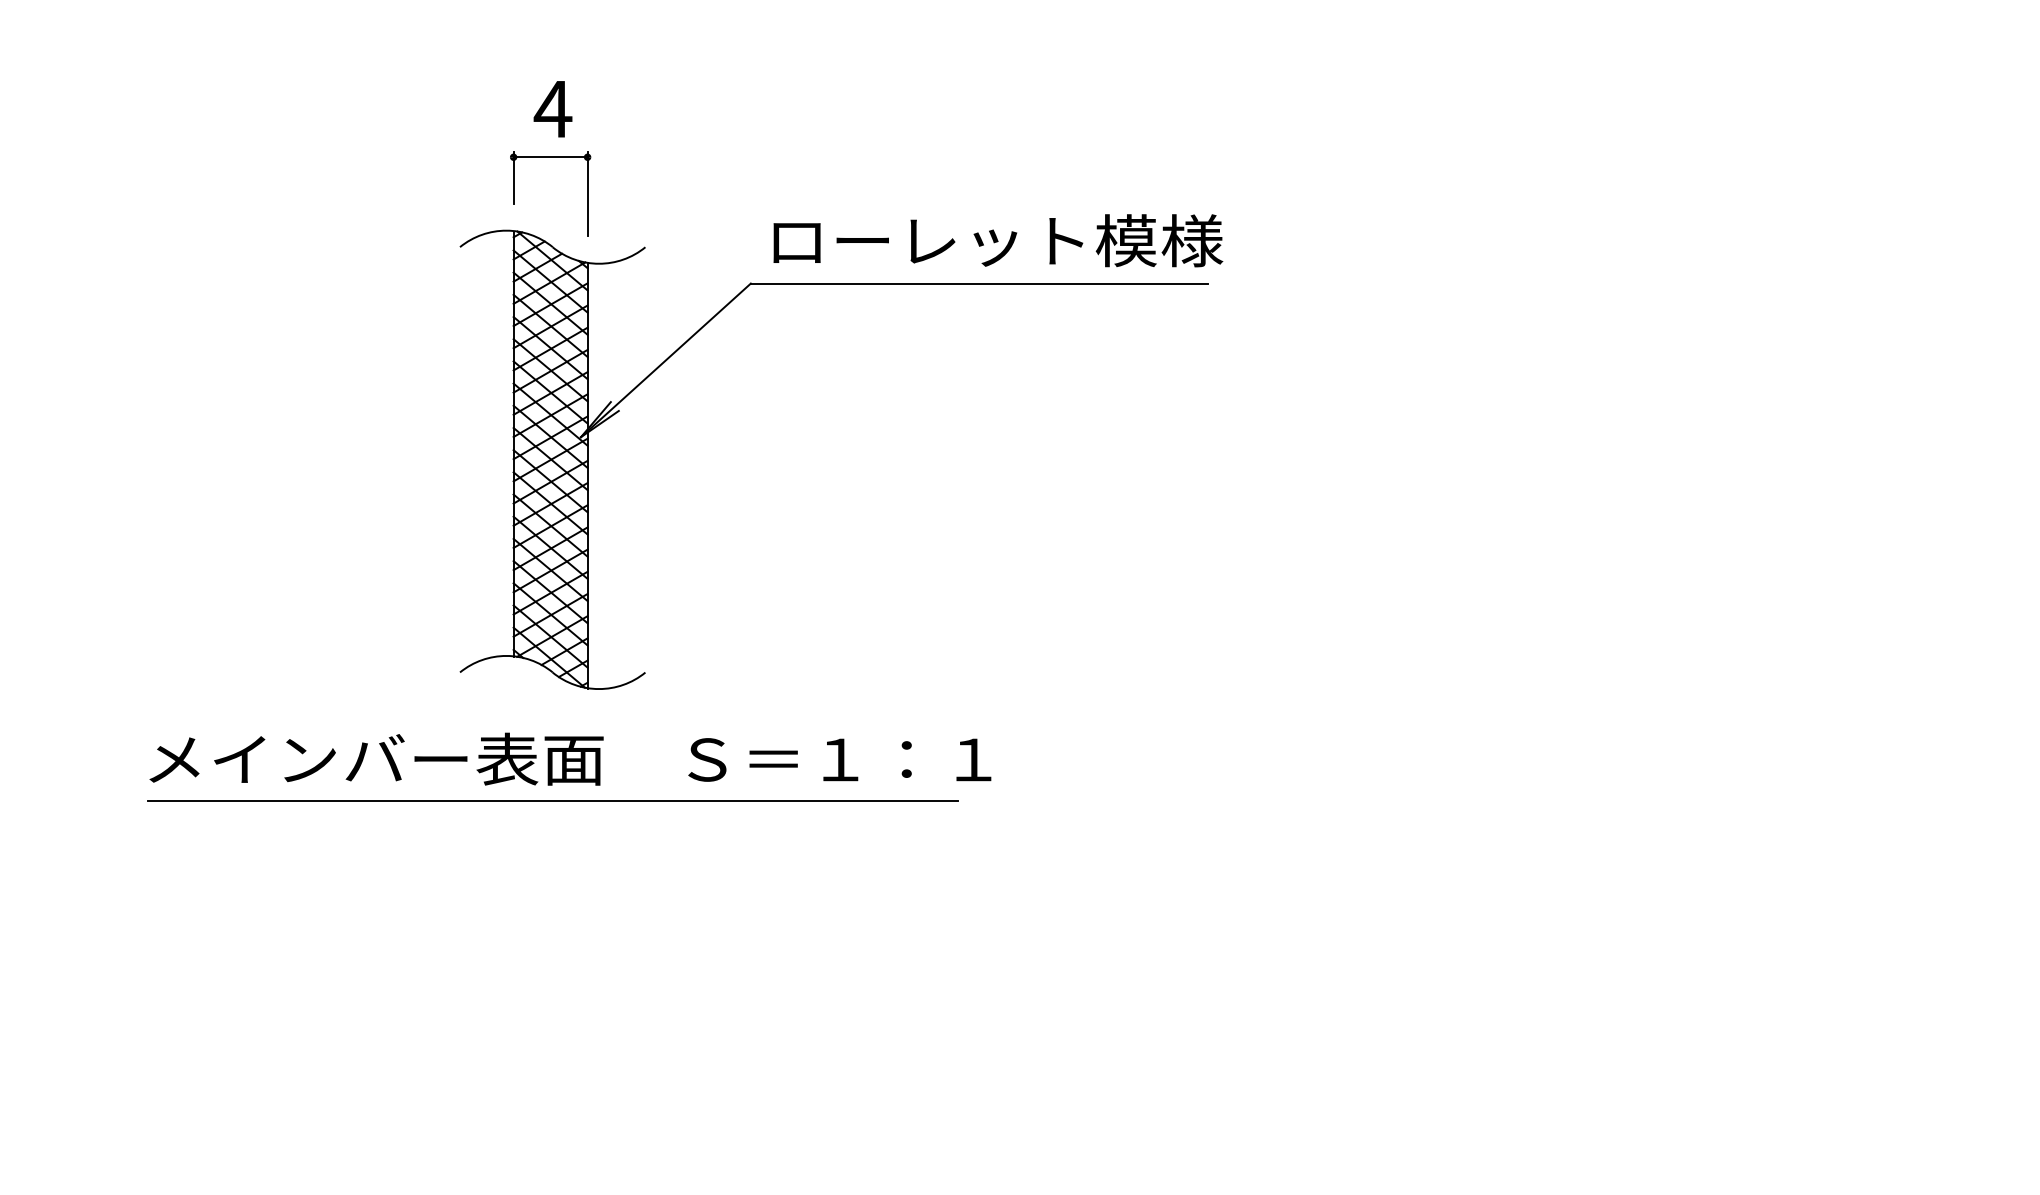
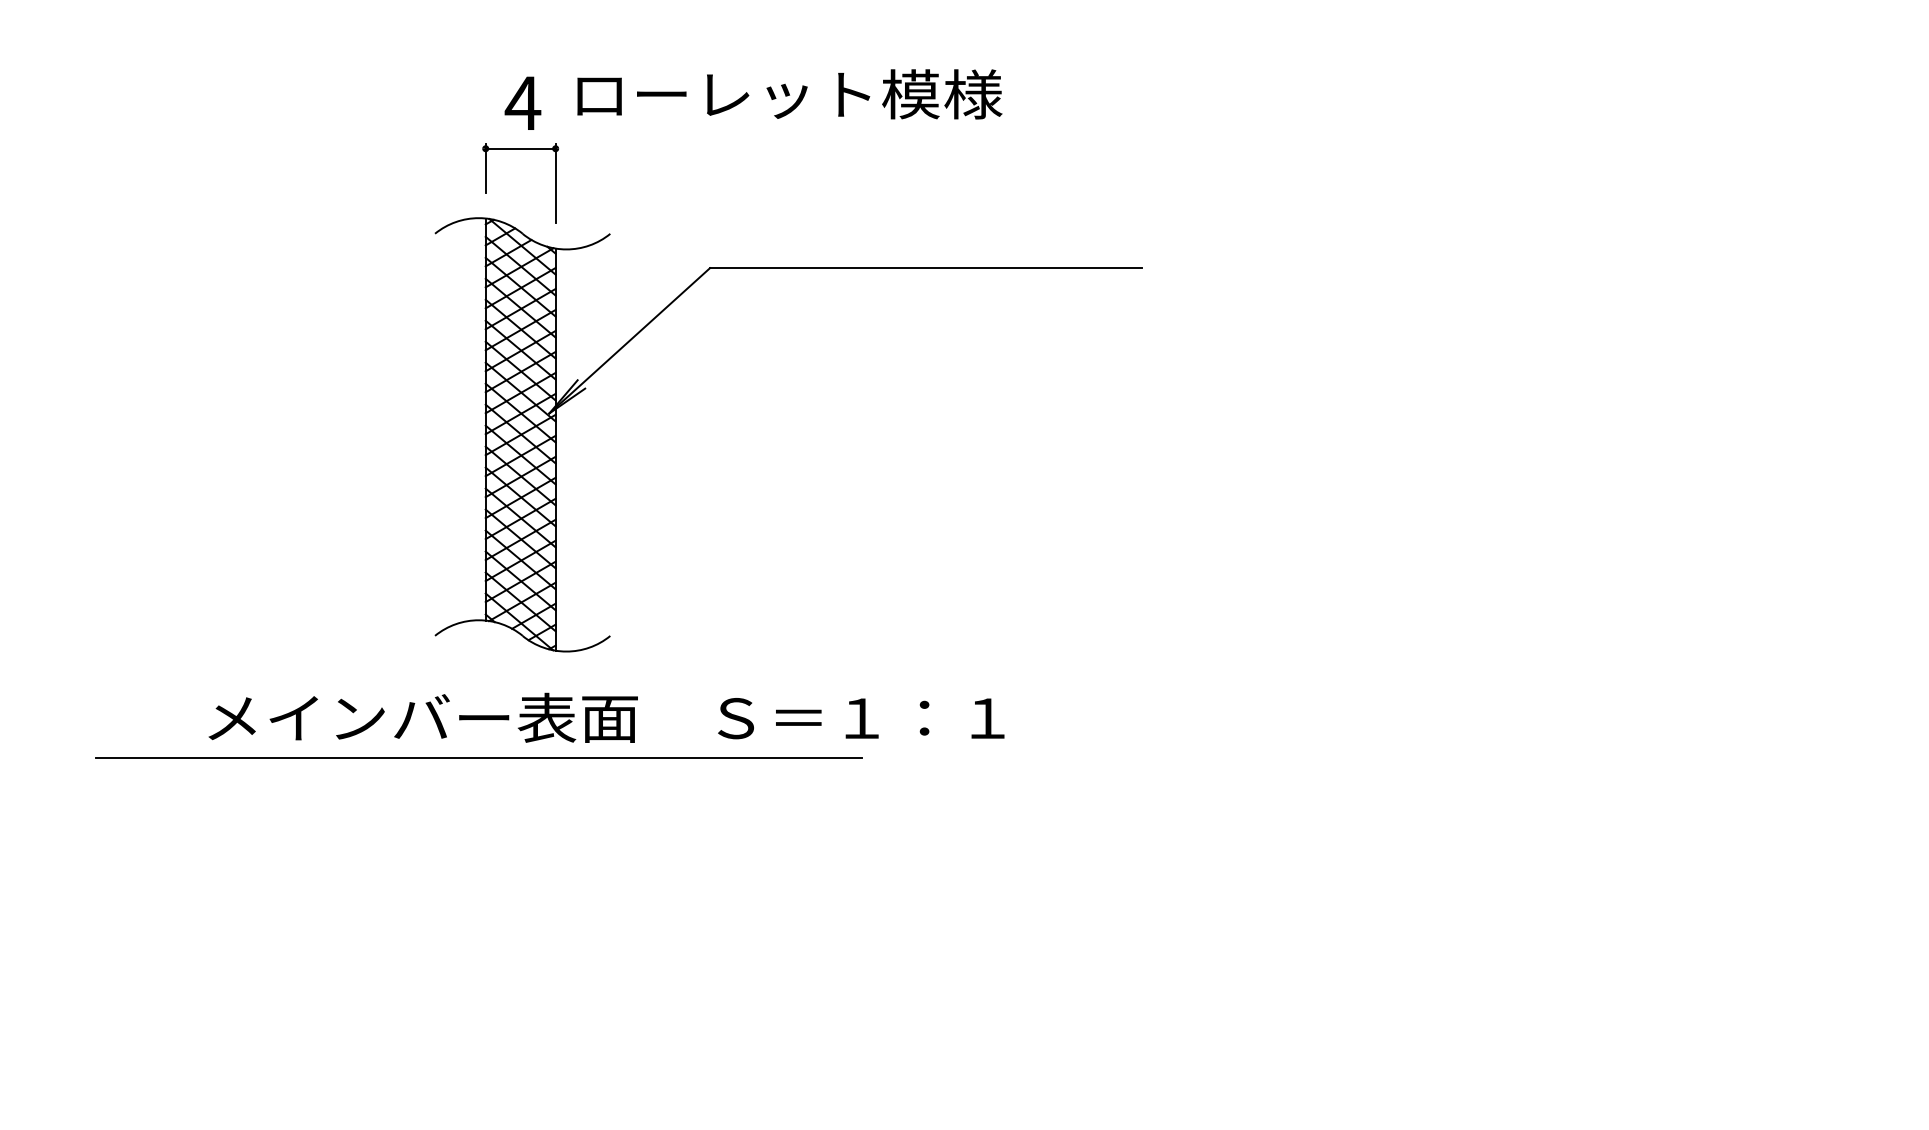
text: (998, 240) -> (790, 94), moved
text: (570, 758) -> (606, 717), moved
line: (552, 800) -> (478, 756), moved

